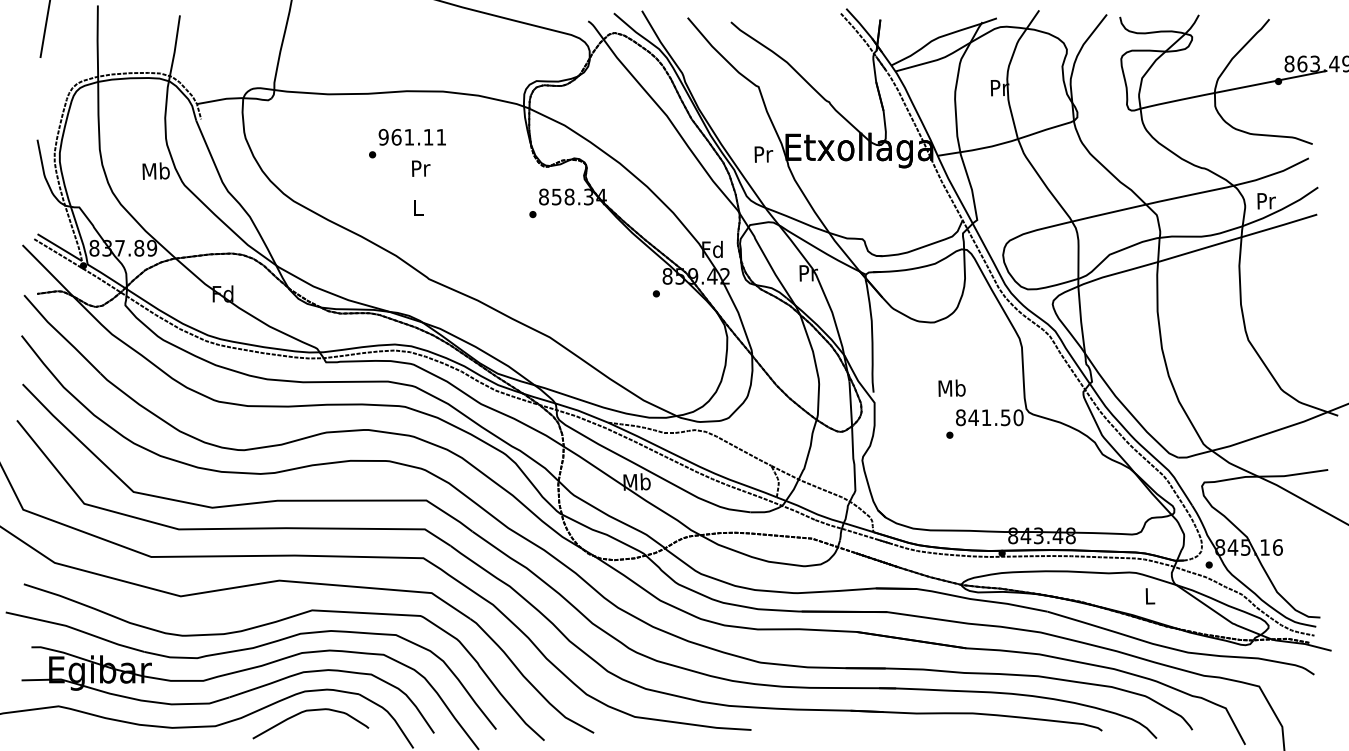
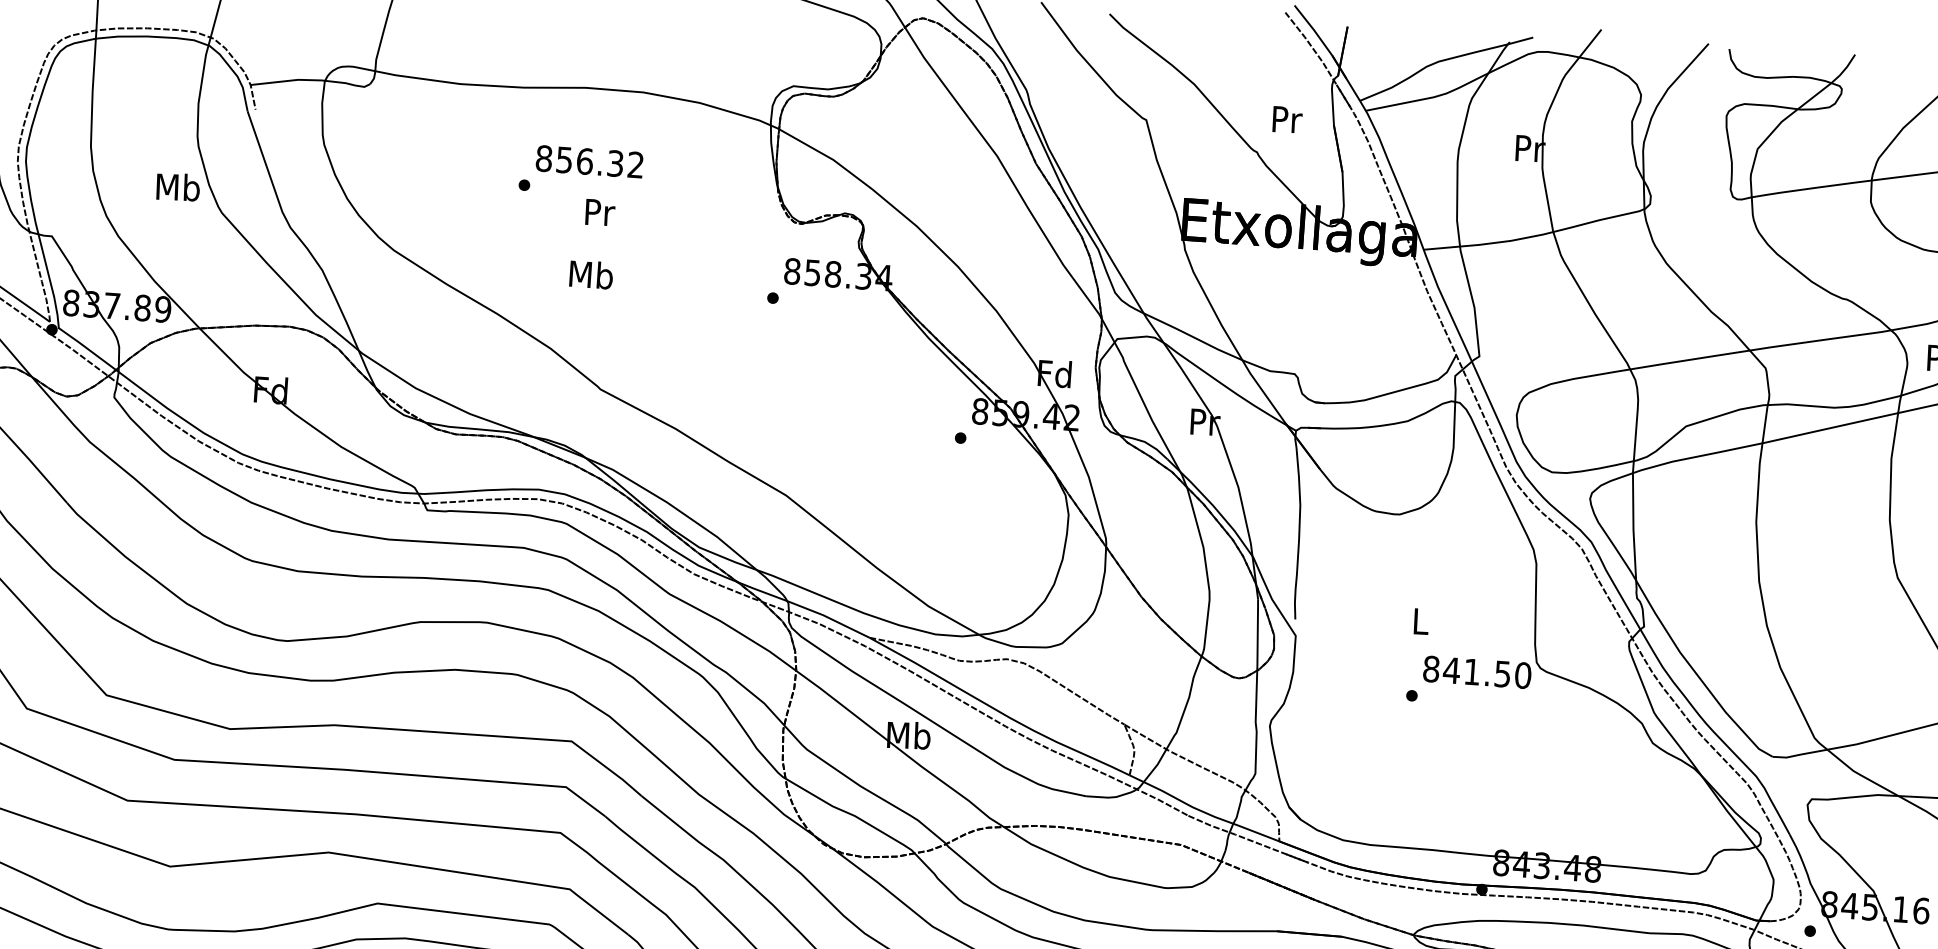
text: (411, 136) -> (588, 160), 961.11 -> 856.32
text: (763, 154) -> (1286, 119), moved
text: (417, 207) -> (590, 274), L -> Mb
text: (951, 387) -> (1419, 619), Mb -> L

